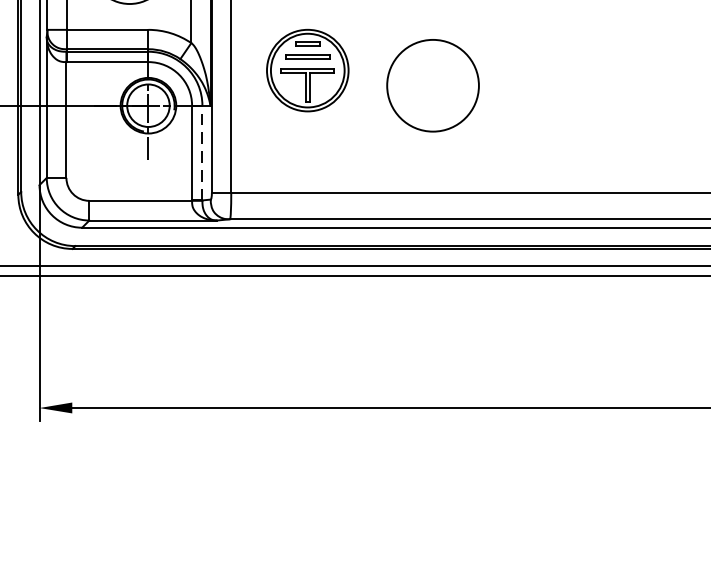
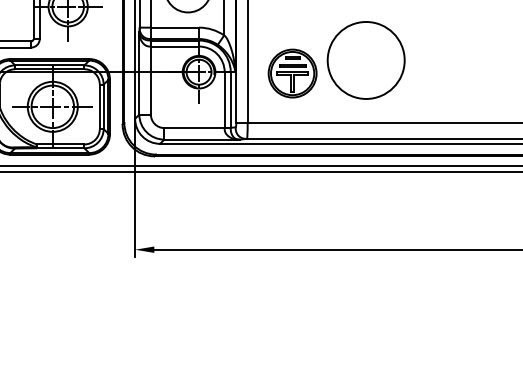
part: (307, 70) -> (292, 73), moved
circle: (431, 84) -> (365, 59), size x1.43
line: (201, 153) -> (230, 100), dashed -> solid

